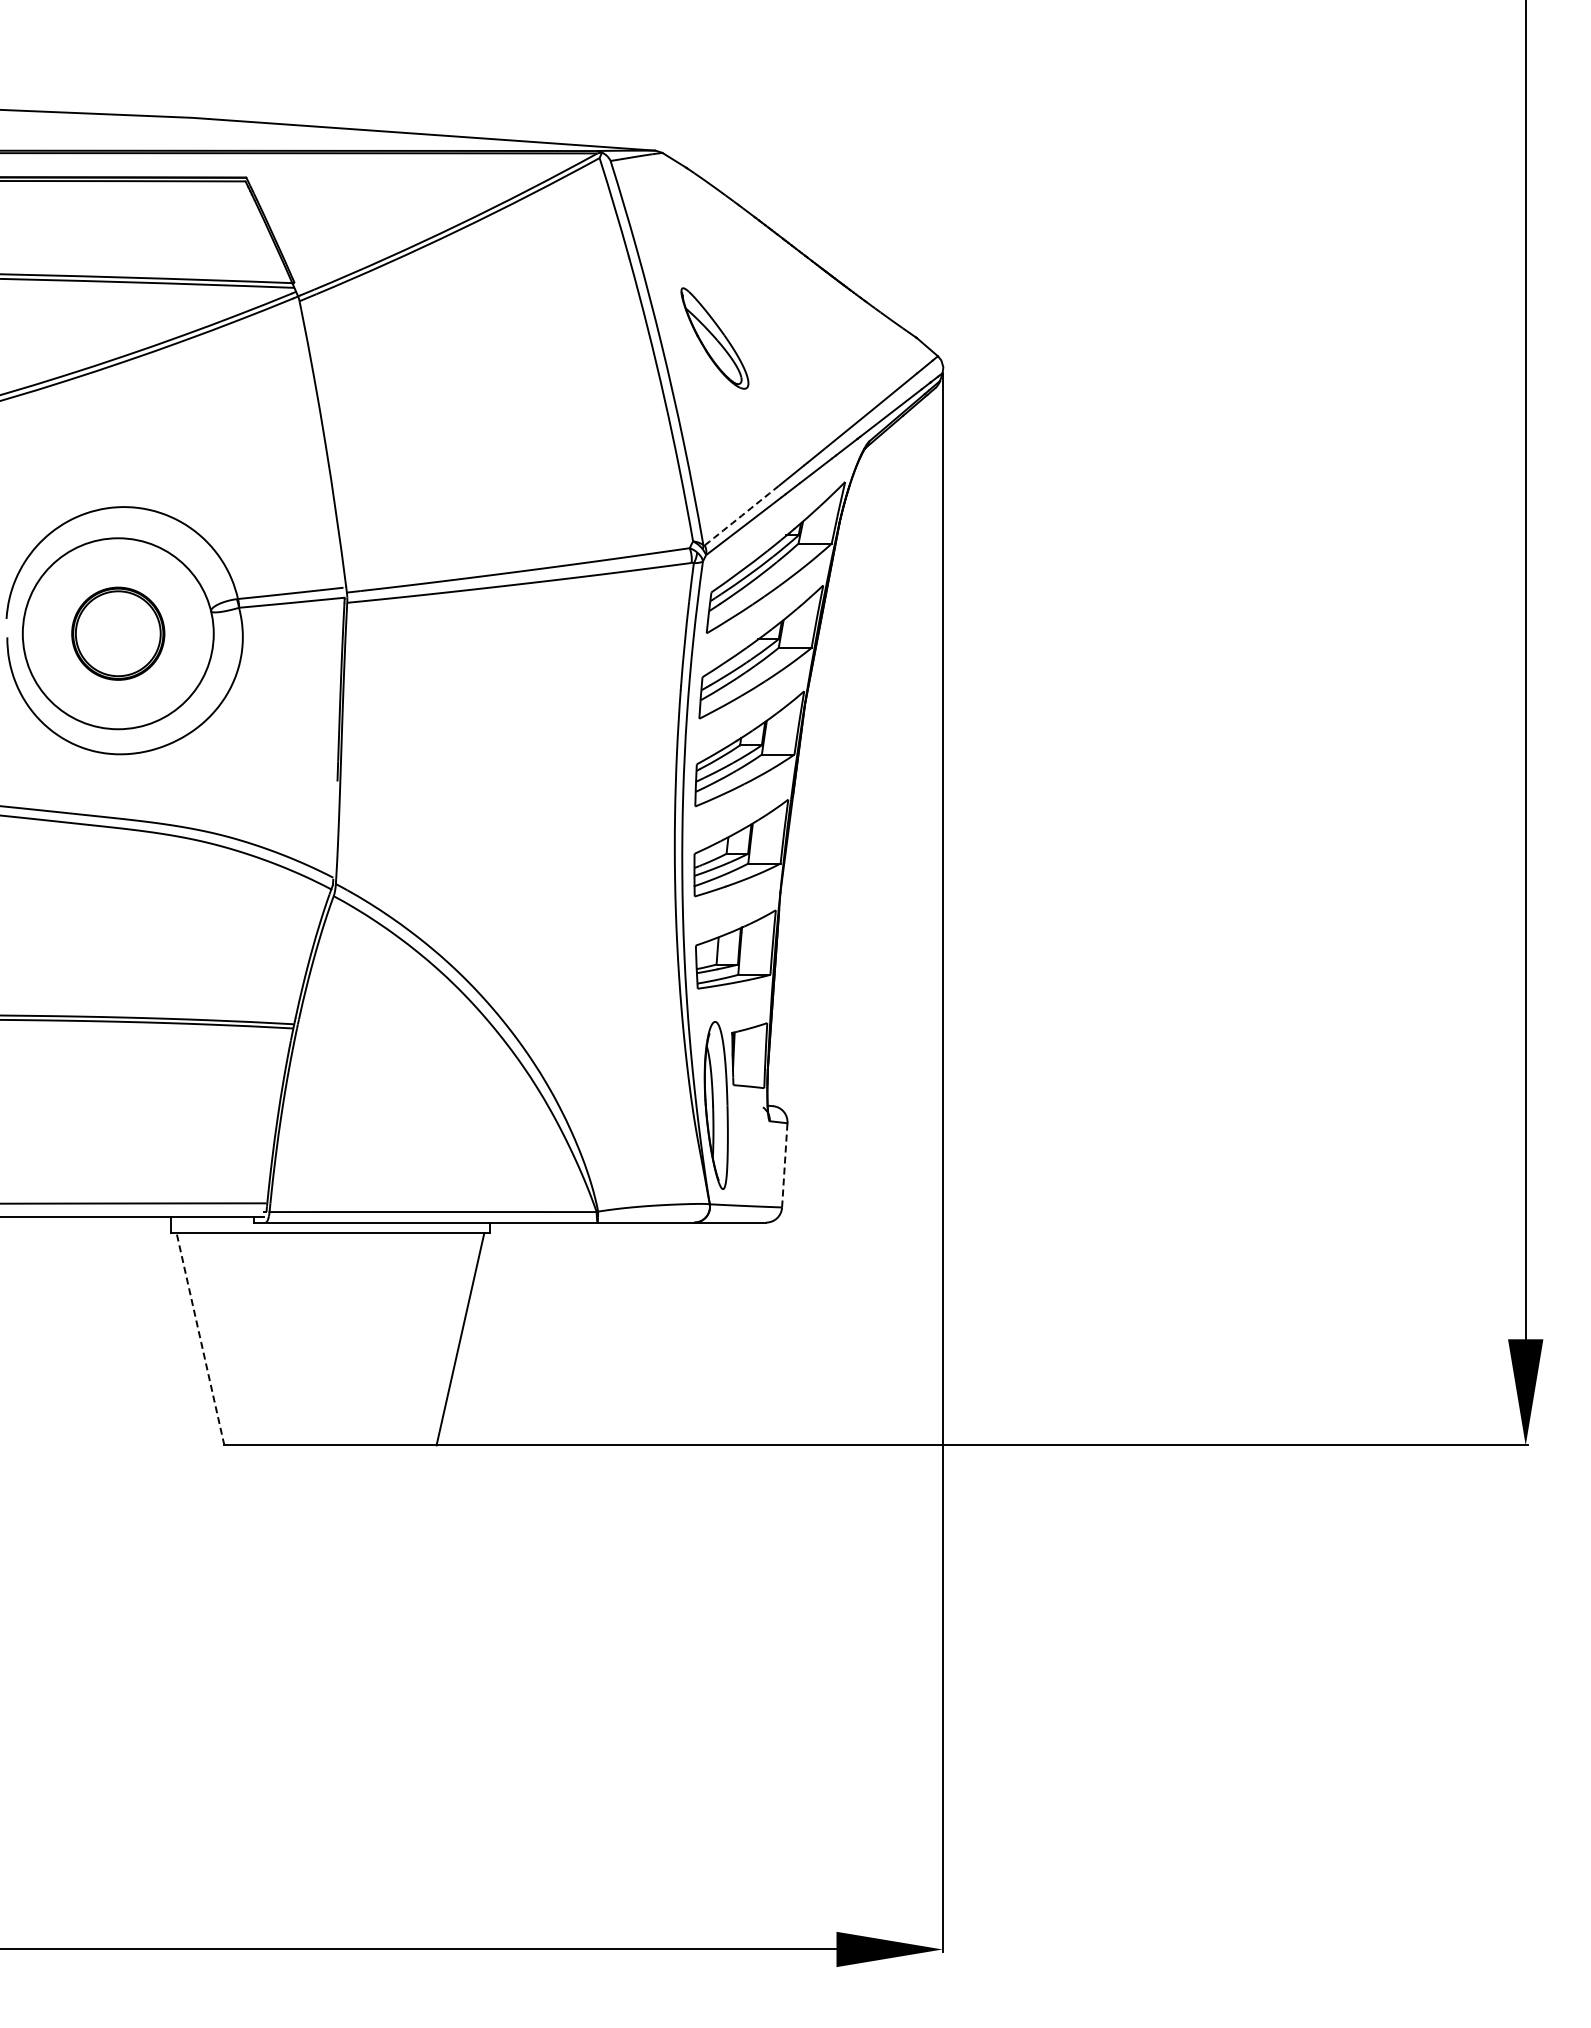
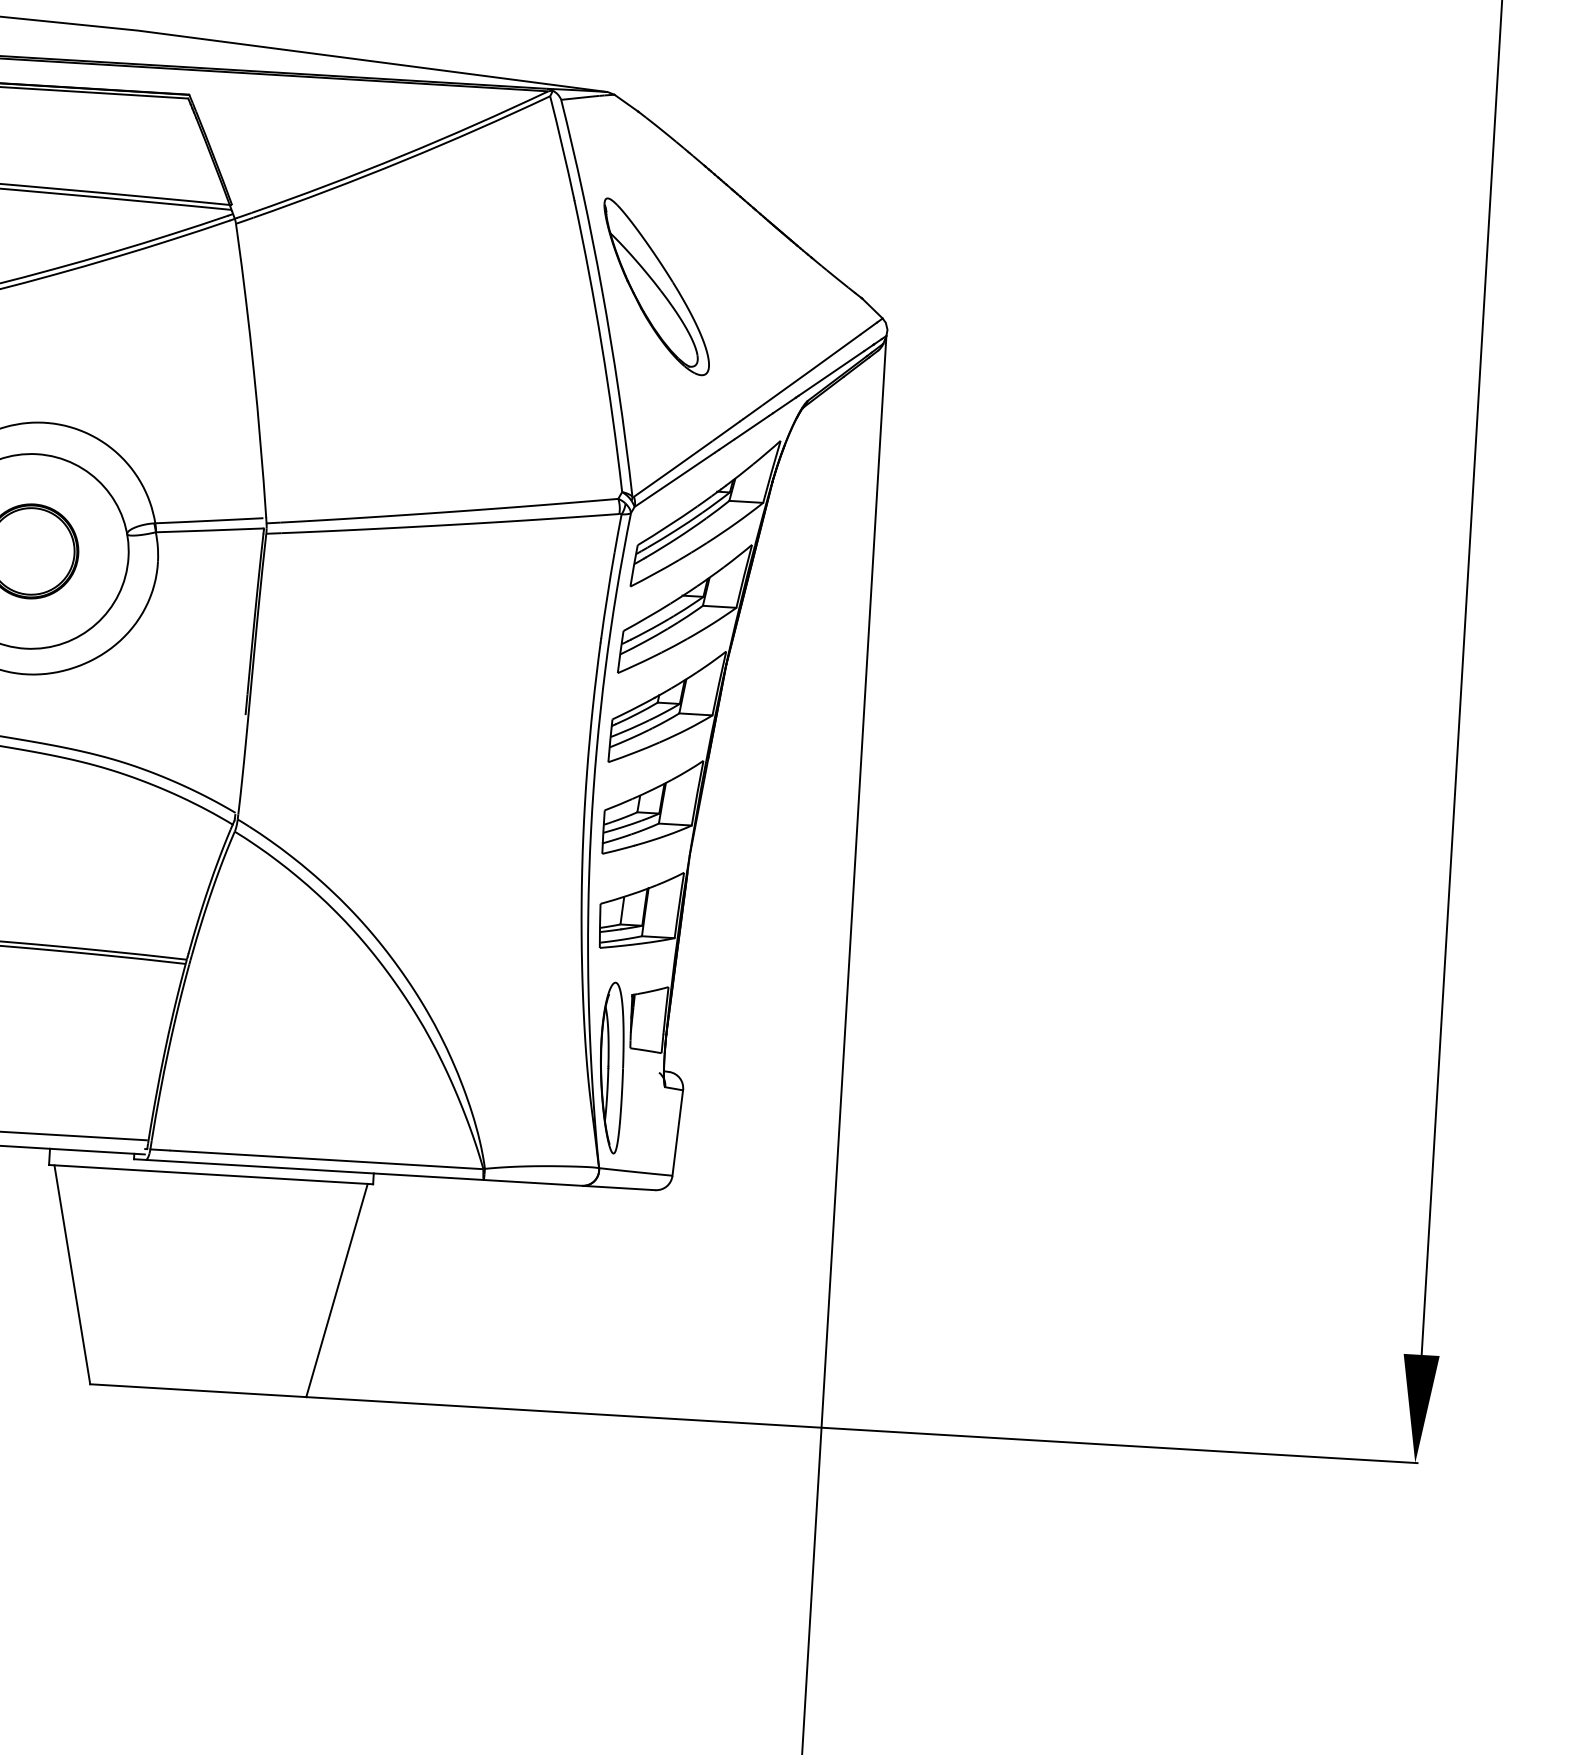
part: (714, 338) -> (656, 286), size x1.67
arc: (741, 515) -> (673, 468), dashed -> solid
line: (784, 1164) -> (677, 1132), dashed -> solid
line: (200, 1339) -> (72, 1274), dashed -> solid

